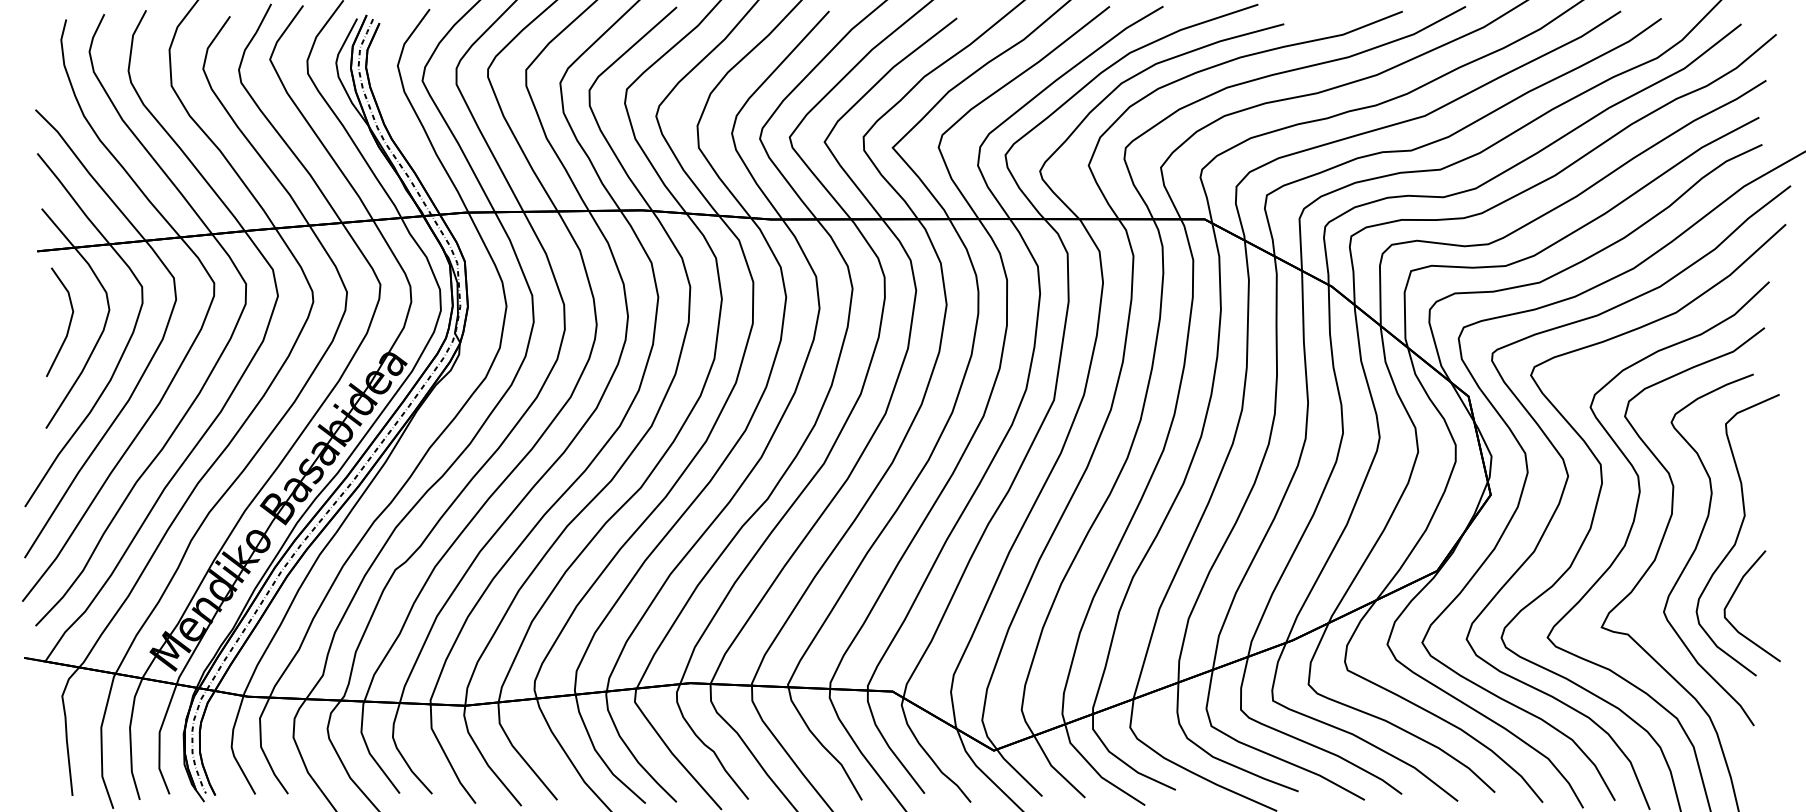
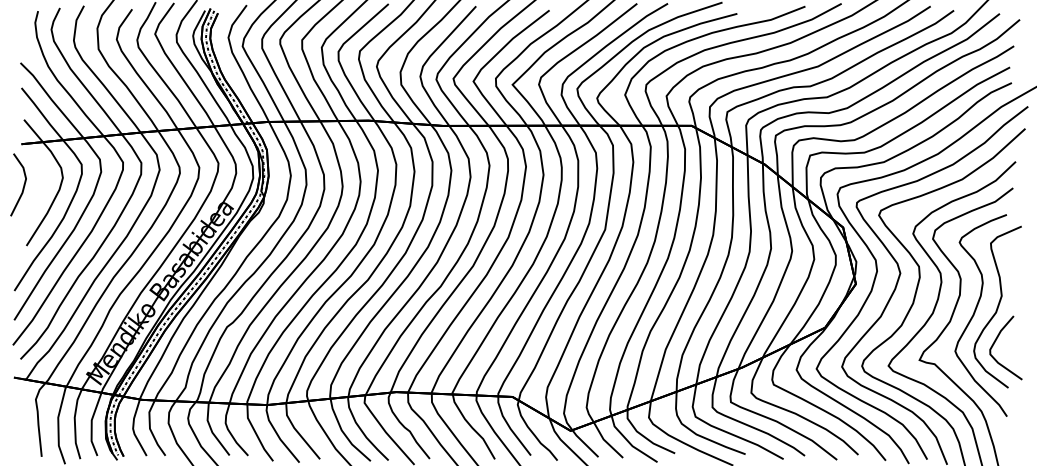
line: (68, 321) -> (23, 184), moved

